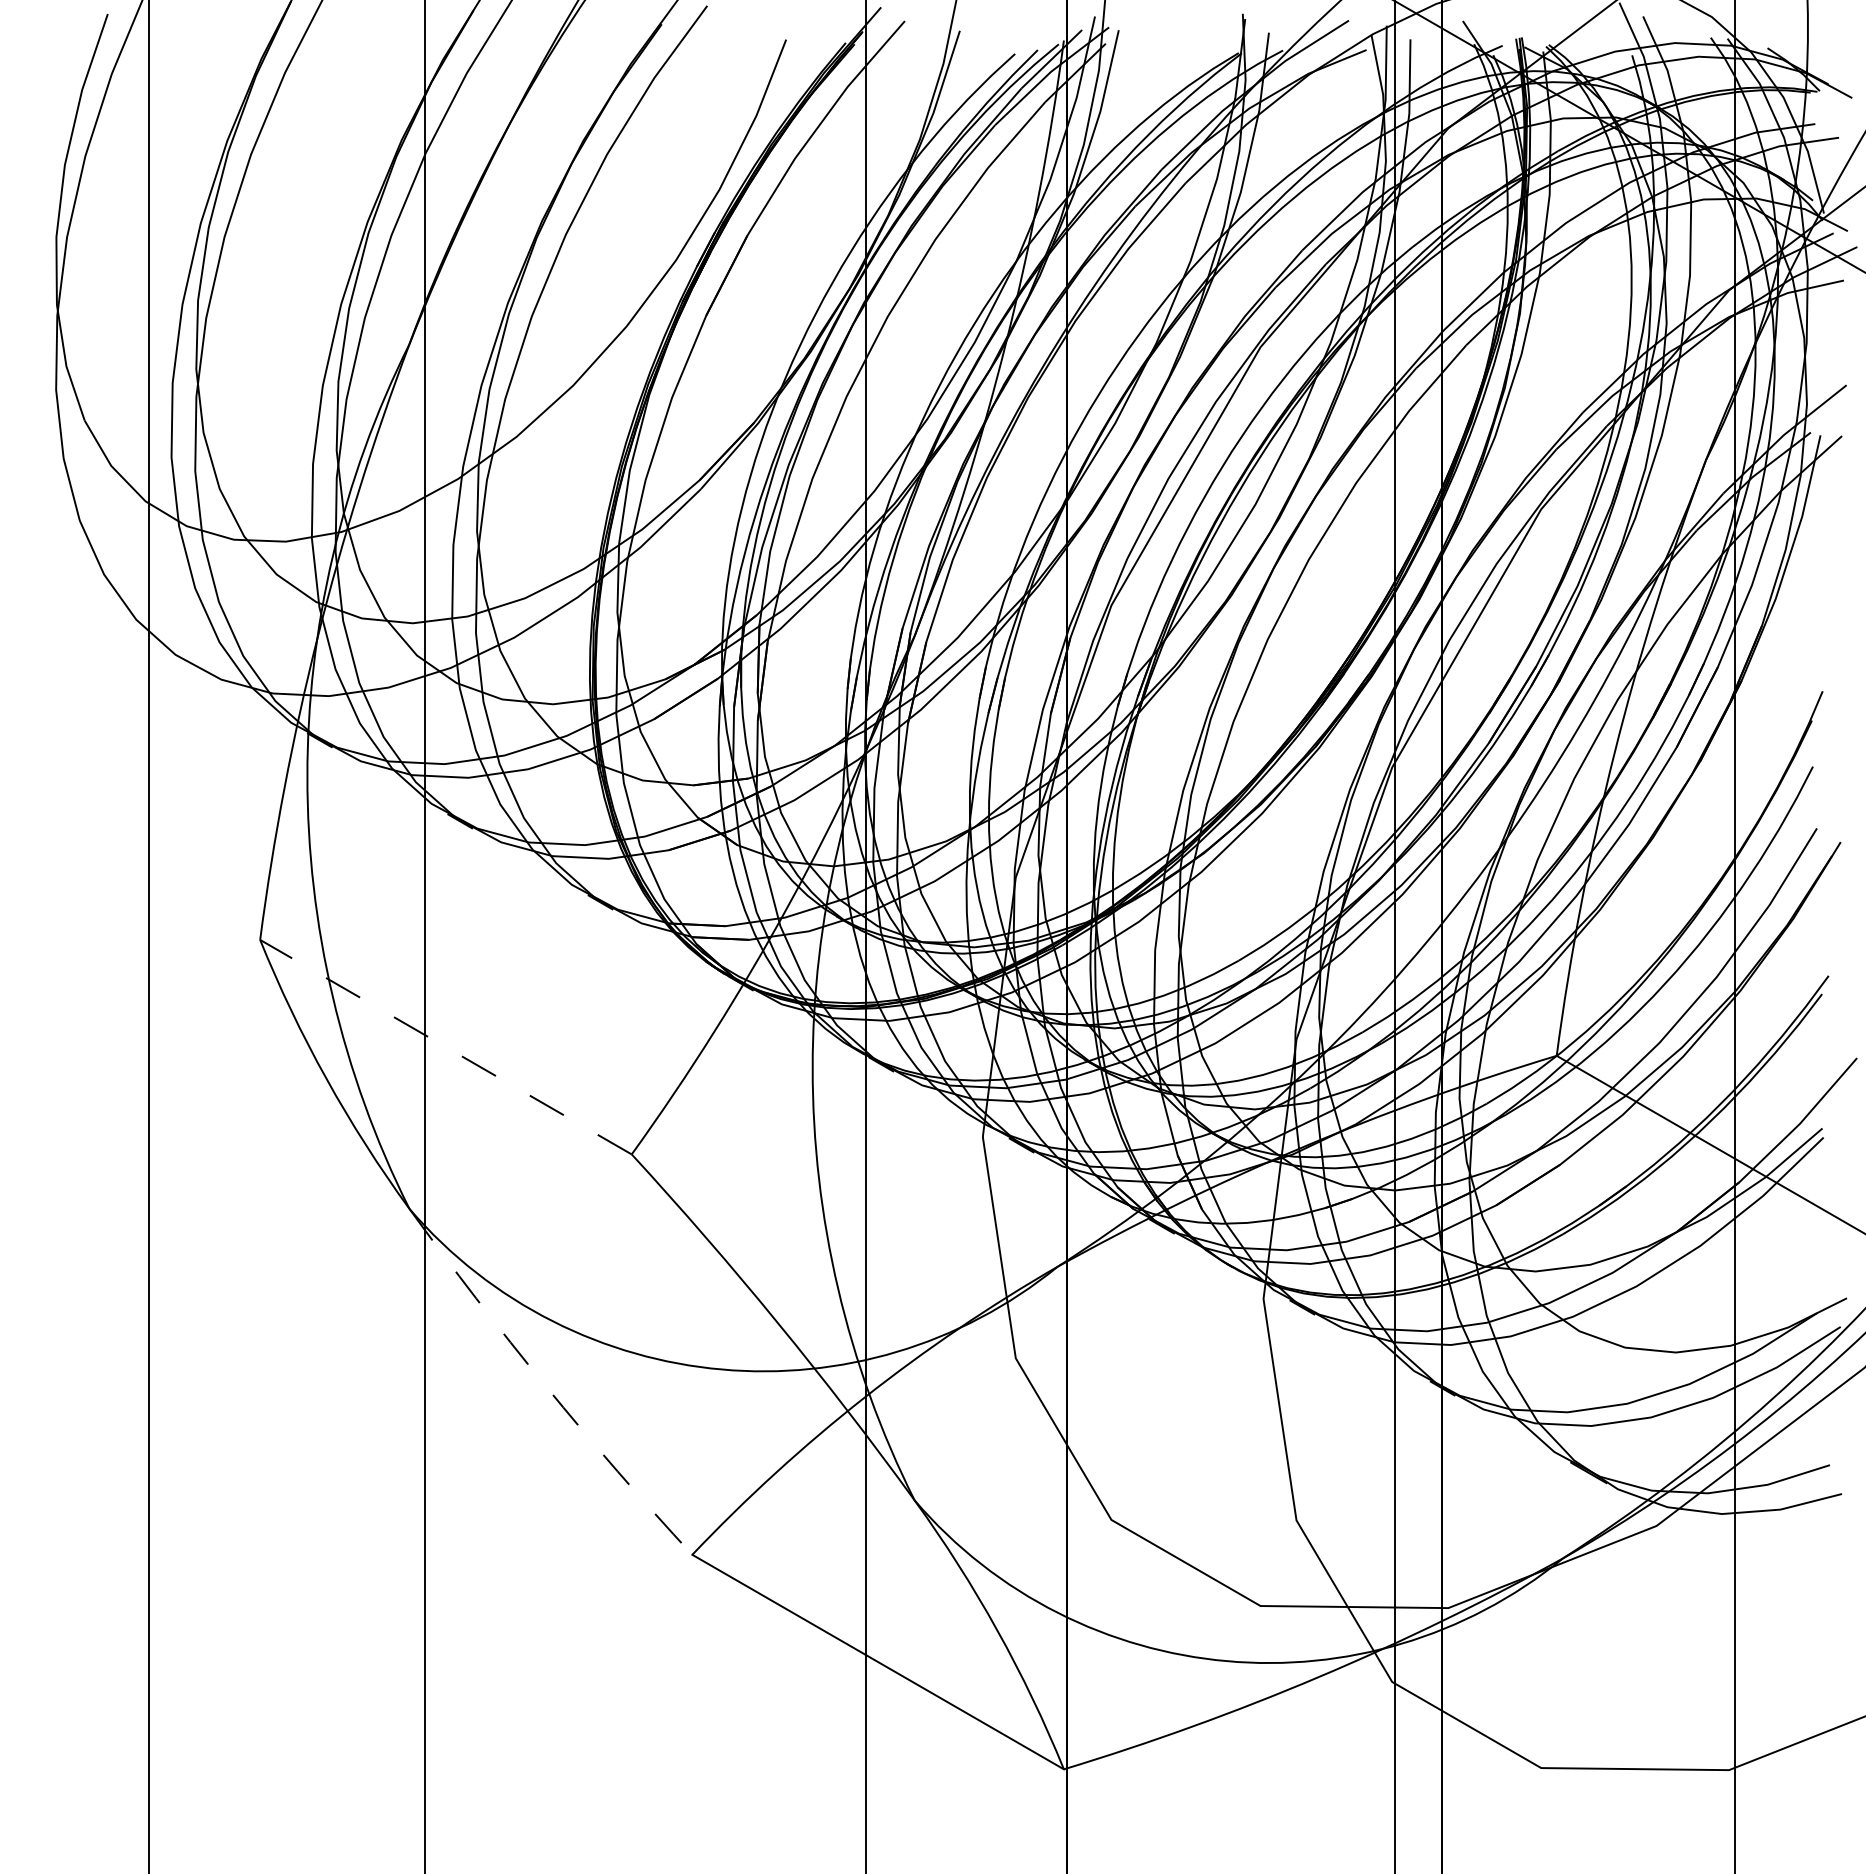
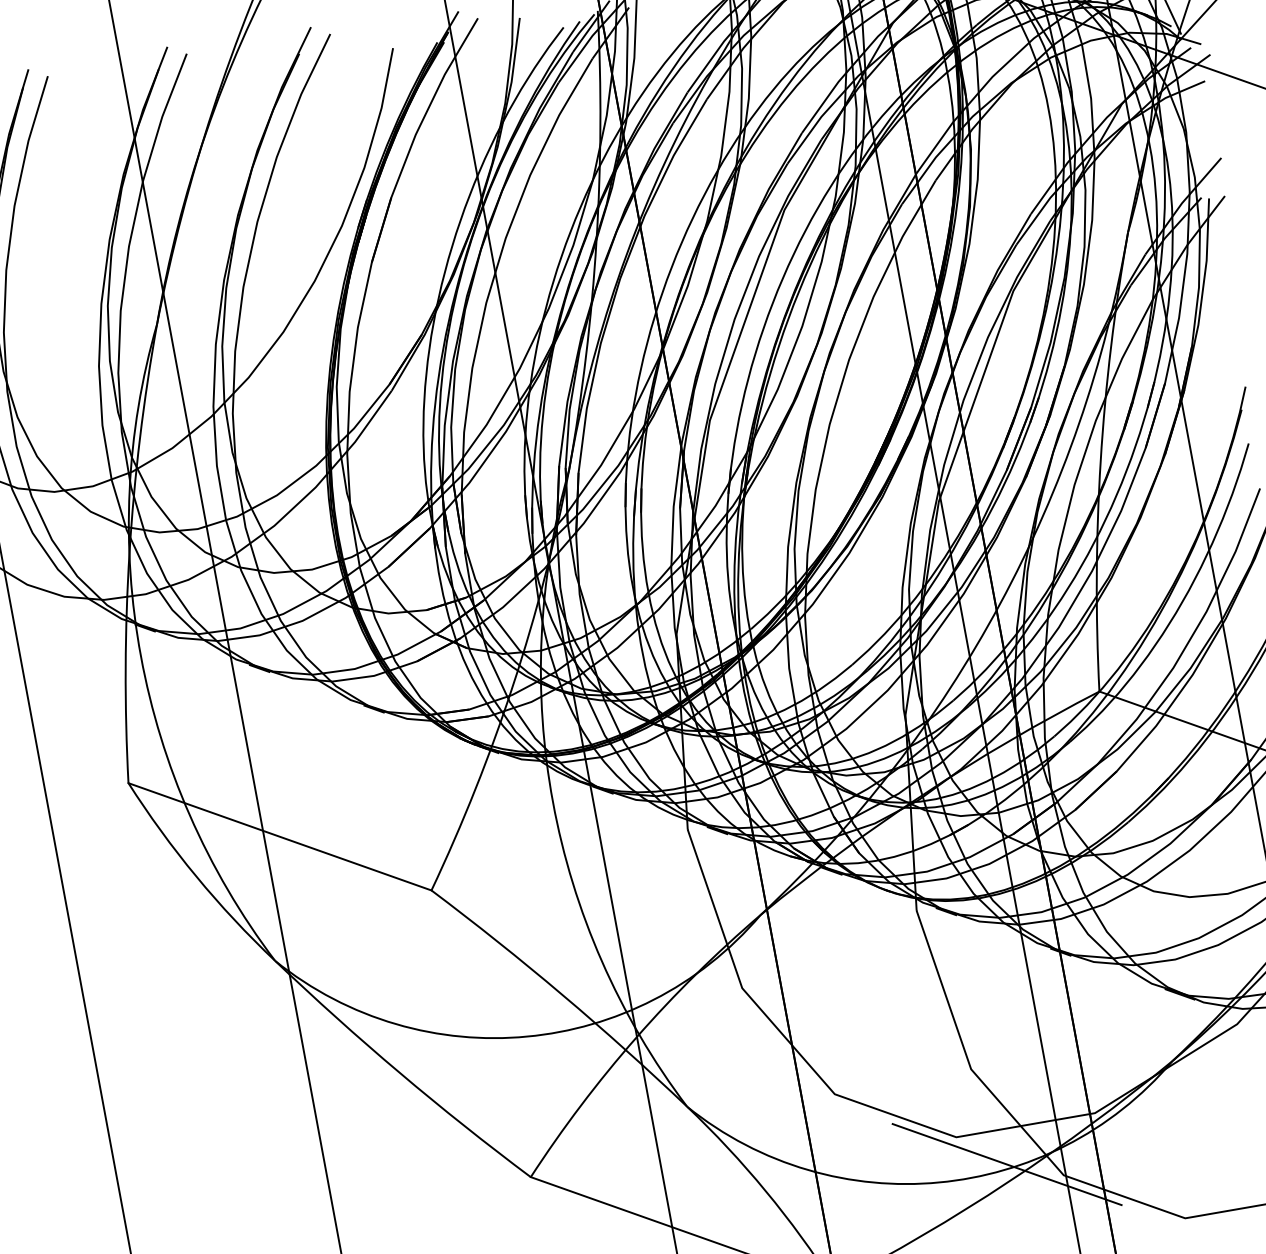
line: (445, 1047) -> (279, 837), dashed -> solid
arc: (545, 1386) -> (399, 1073), dashed -> solid
line: (1320, 1654) -> (1007, 1164), added

